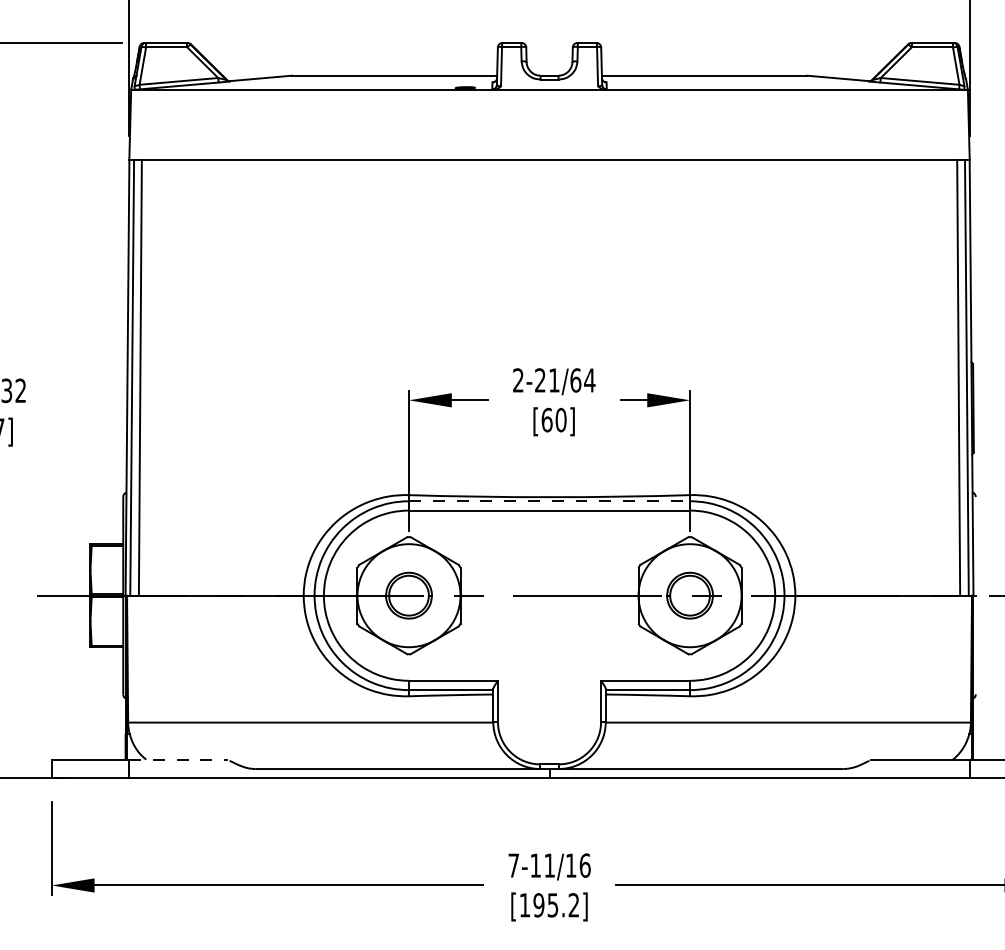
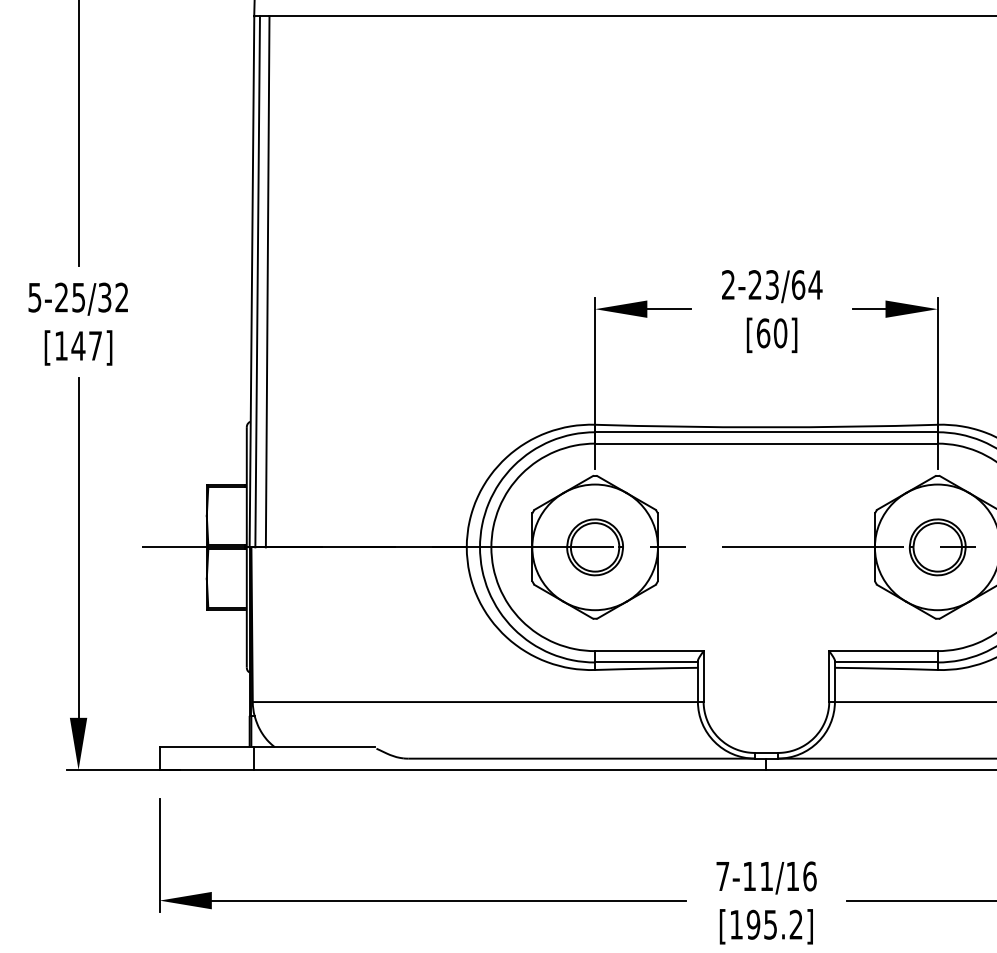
text: (554, 380) -> (772, 285), 2-21/64 -> 2-23/64
line: (549, 501) -> (766, 432), dashed -> solid
line: (178, 759) -> (314, 747), dashed -> solid

